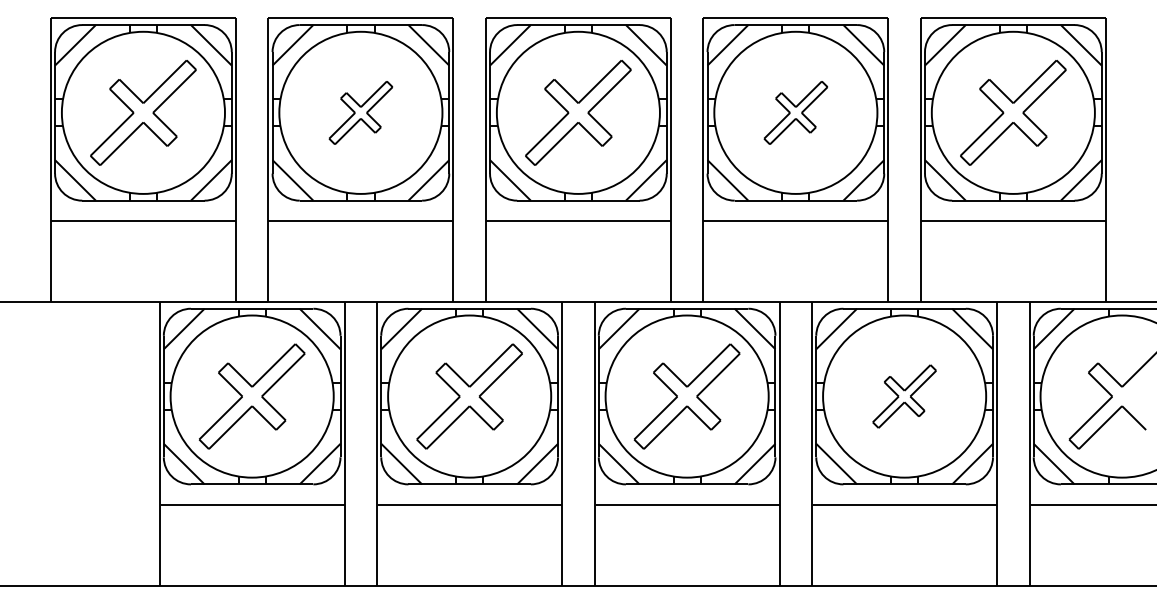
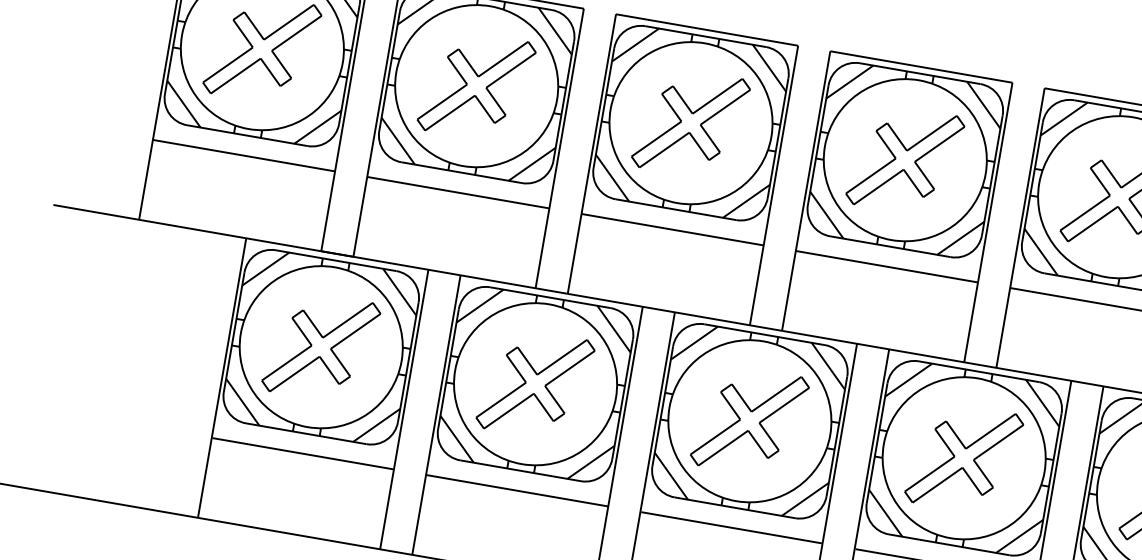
part: (360, 112) -> (476, 85), size x1.67
part: (795, 112) -> (905, 159), size x1.67
part: (904, 396) -> (964, 458), size x1.67

